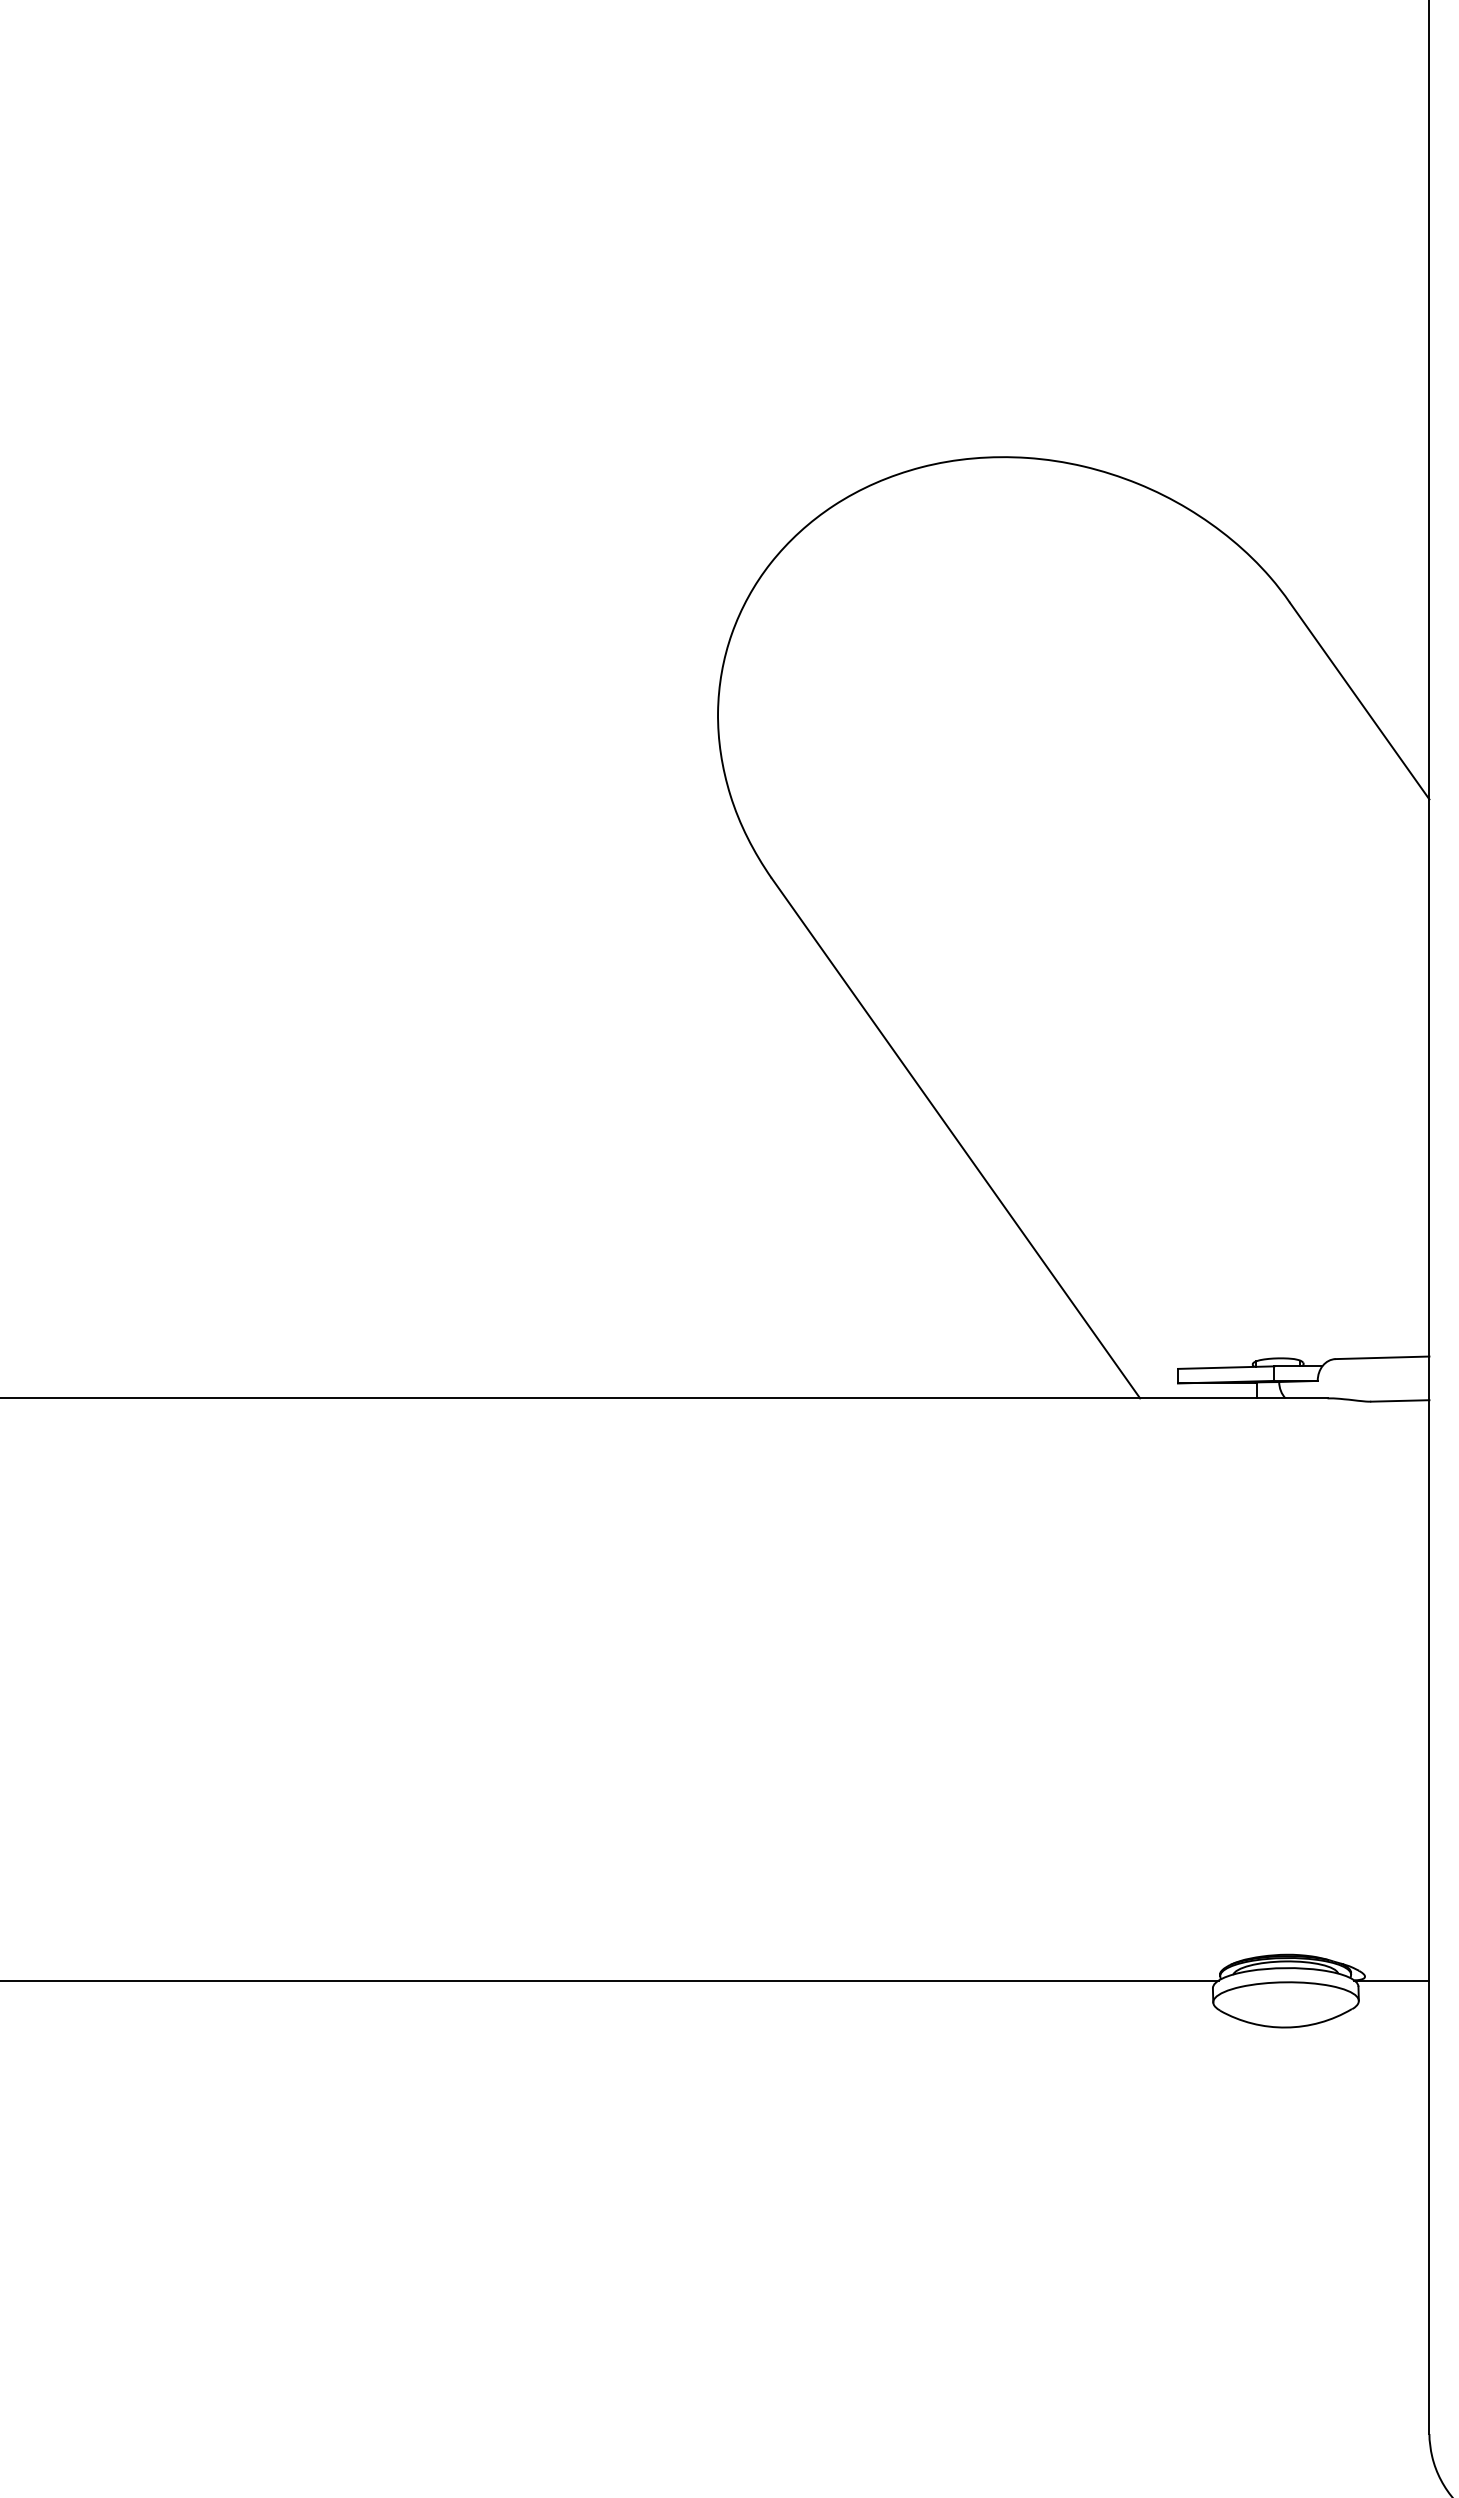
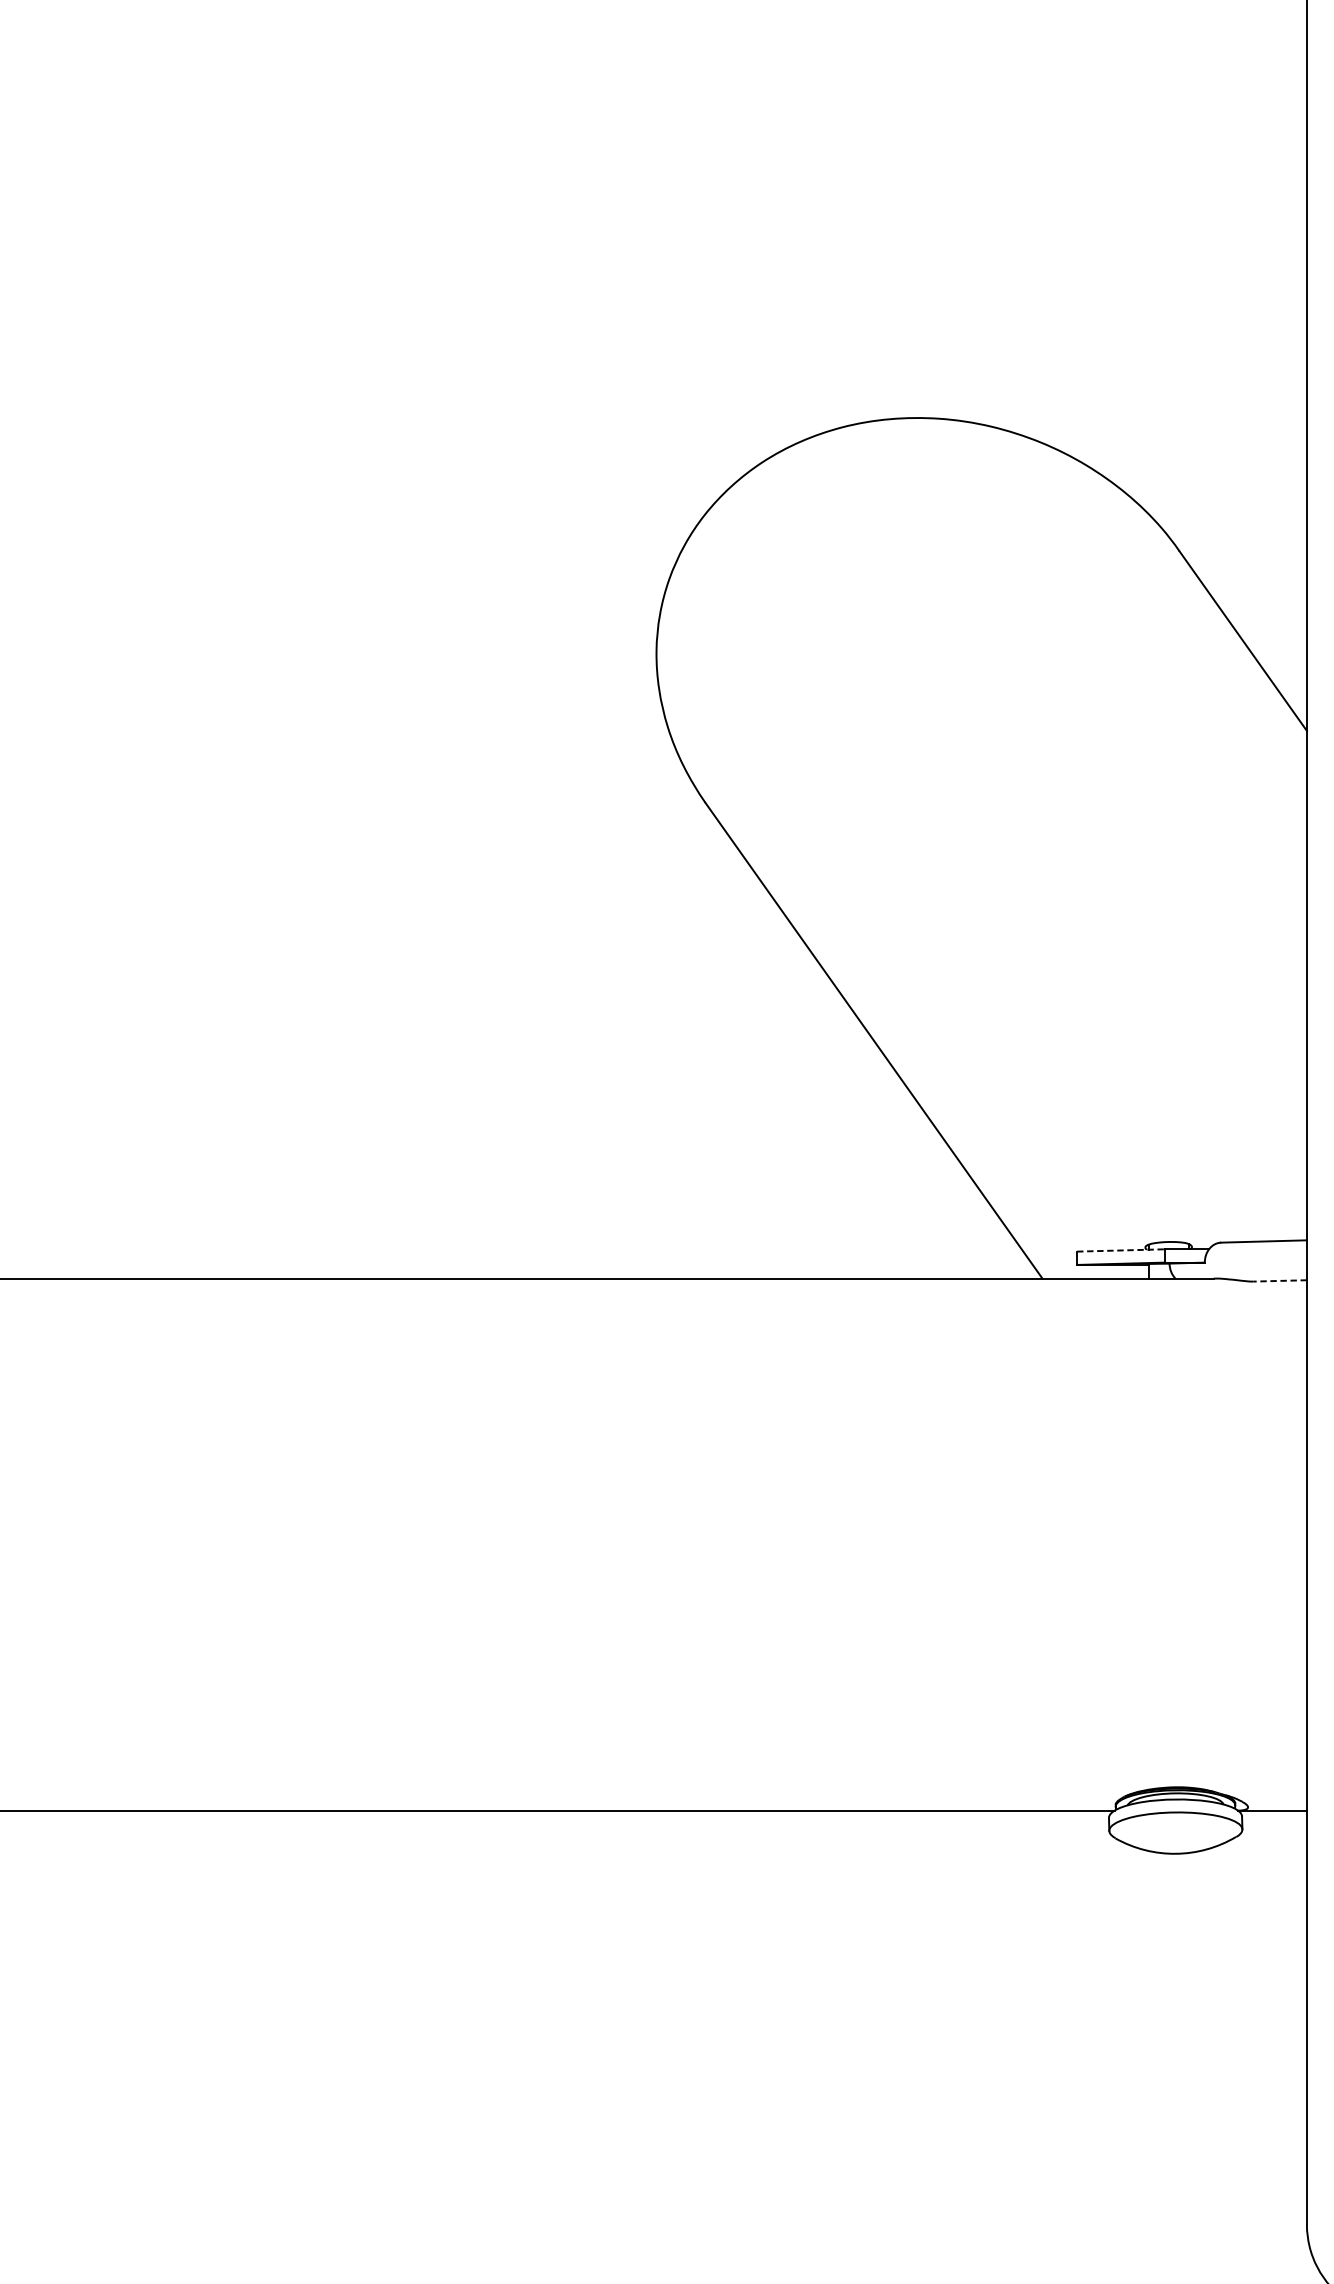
line: (1226, 1367) -> (1121, 1250), solid -> dashed
line: (1399, 1400) -> (1279, 1280), solid -> dashed

